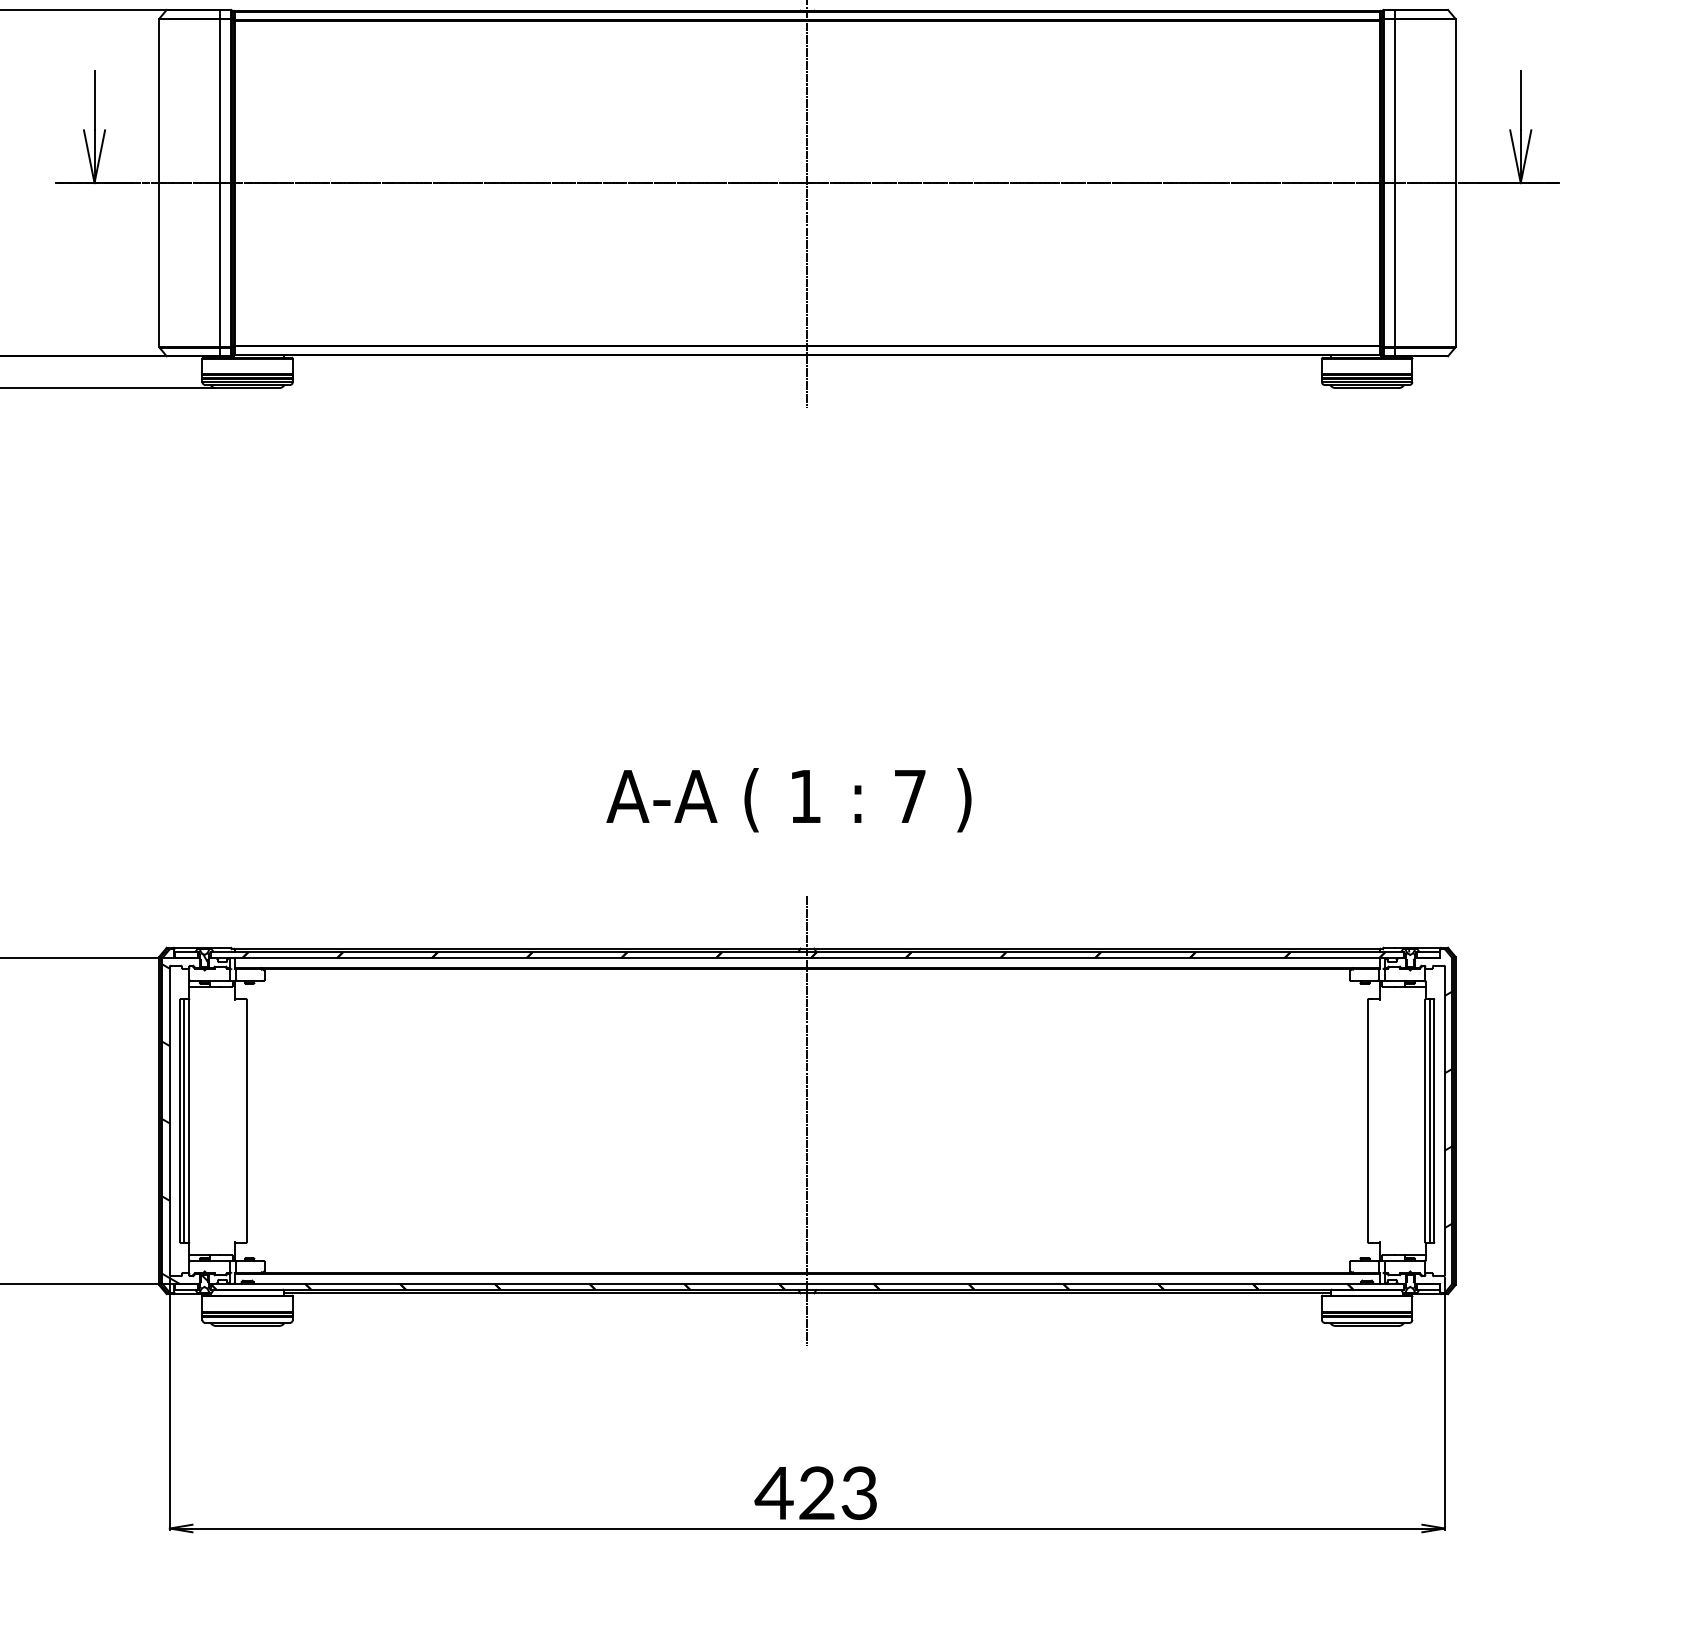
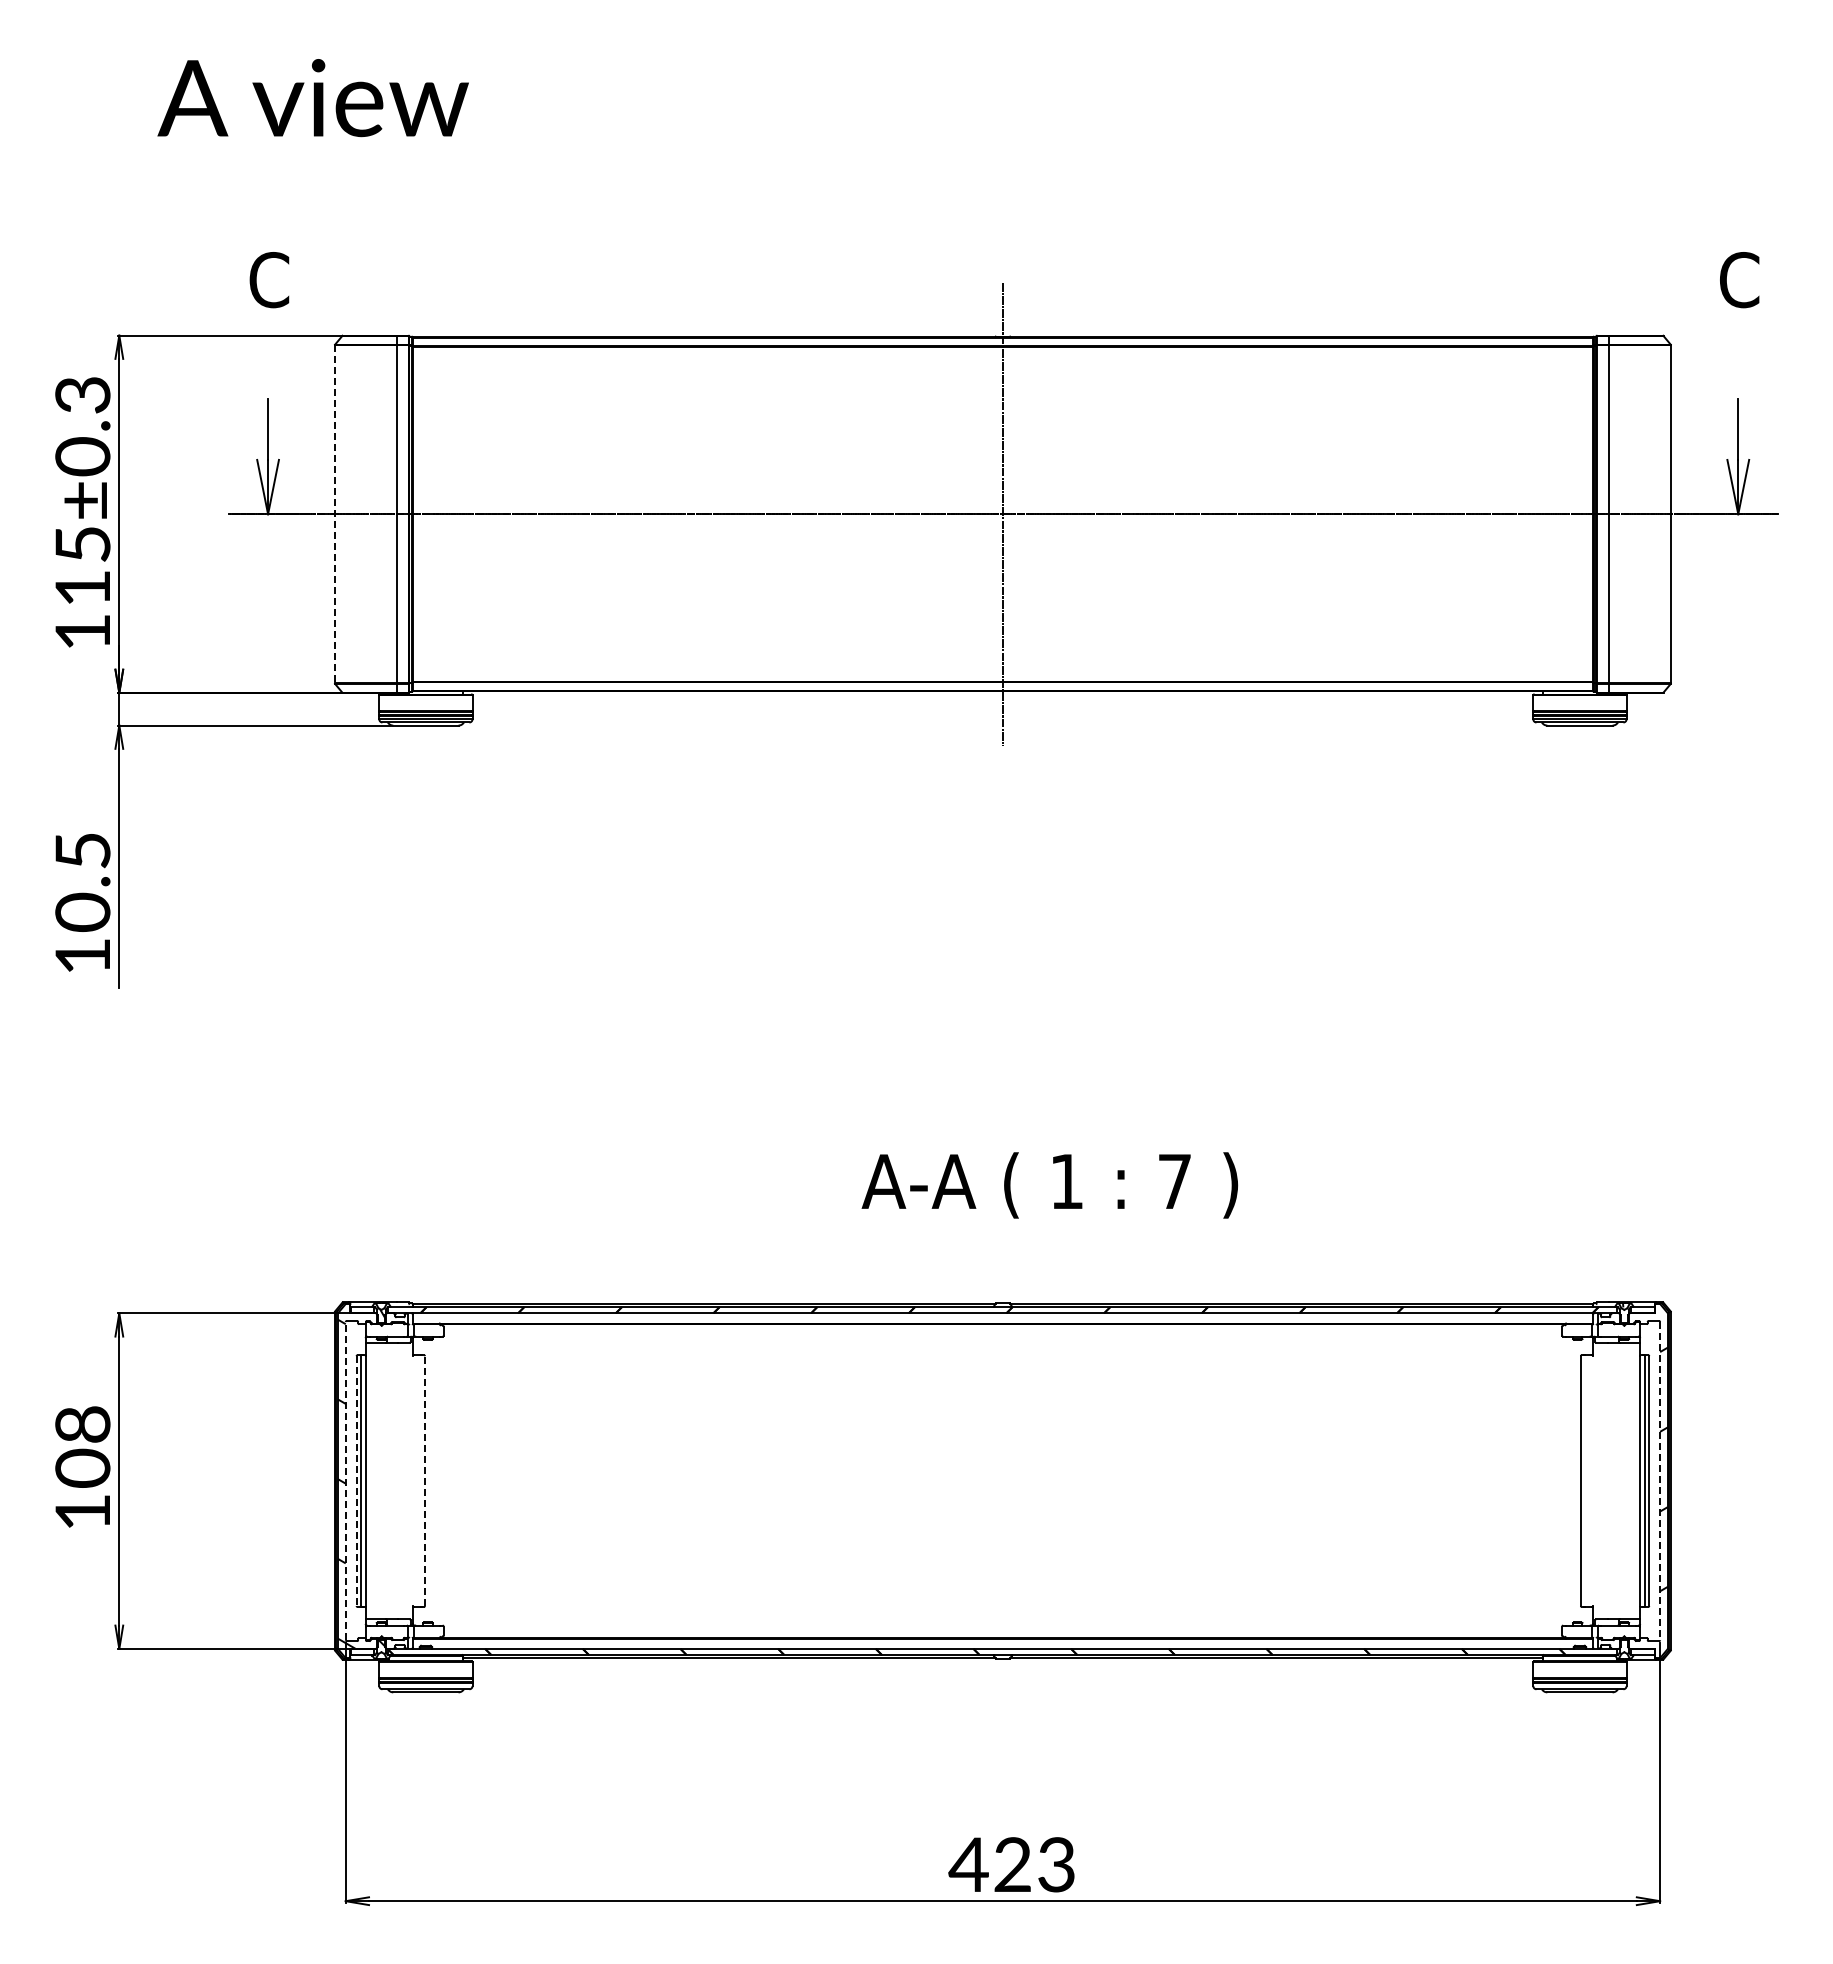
line: (158, 183) -> (334, 514), solid -> dashed
text: (788, 800) -> (1049, 1185), moved
line: (169, 1120) -> (345, 1480), solid -> dashed
line: (806, 1120) -> (1002, 1480), removed
line: (180, 1121) -> (356, 1481), solid -> dashed
line: (246, 1121) -> (424, 1481), solid -> dashed
line: (1445, 1121) -> (1660, 1481), solid -> dashed

